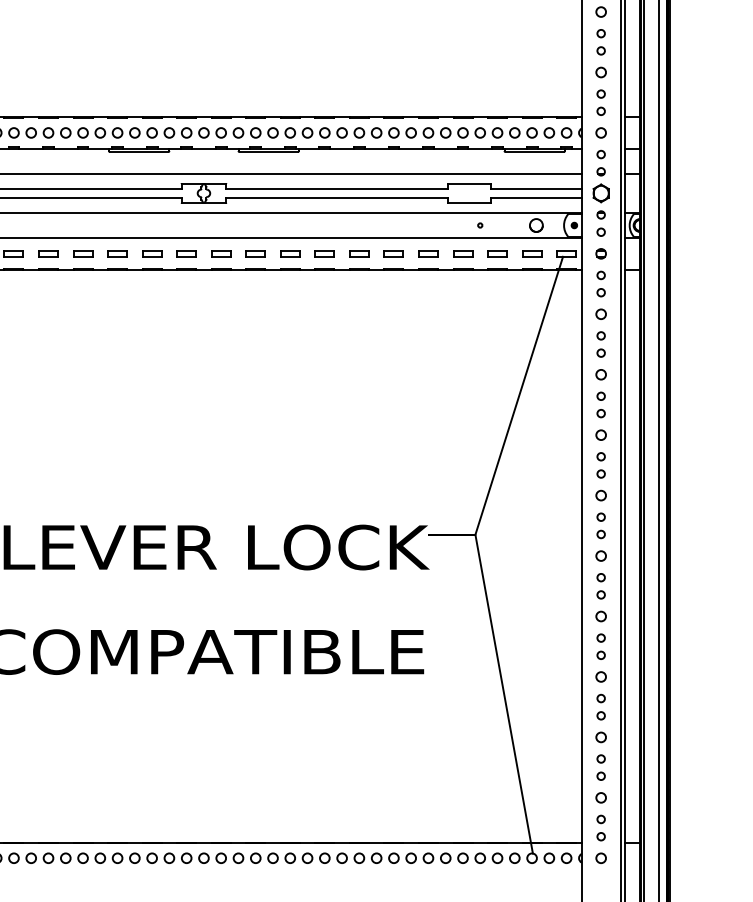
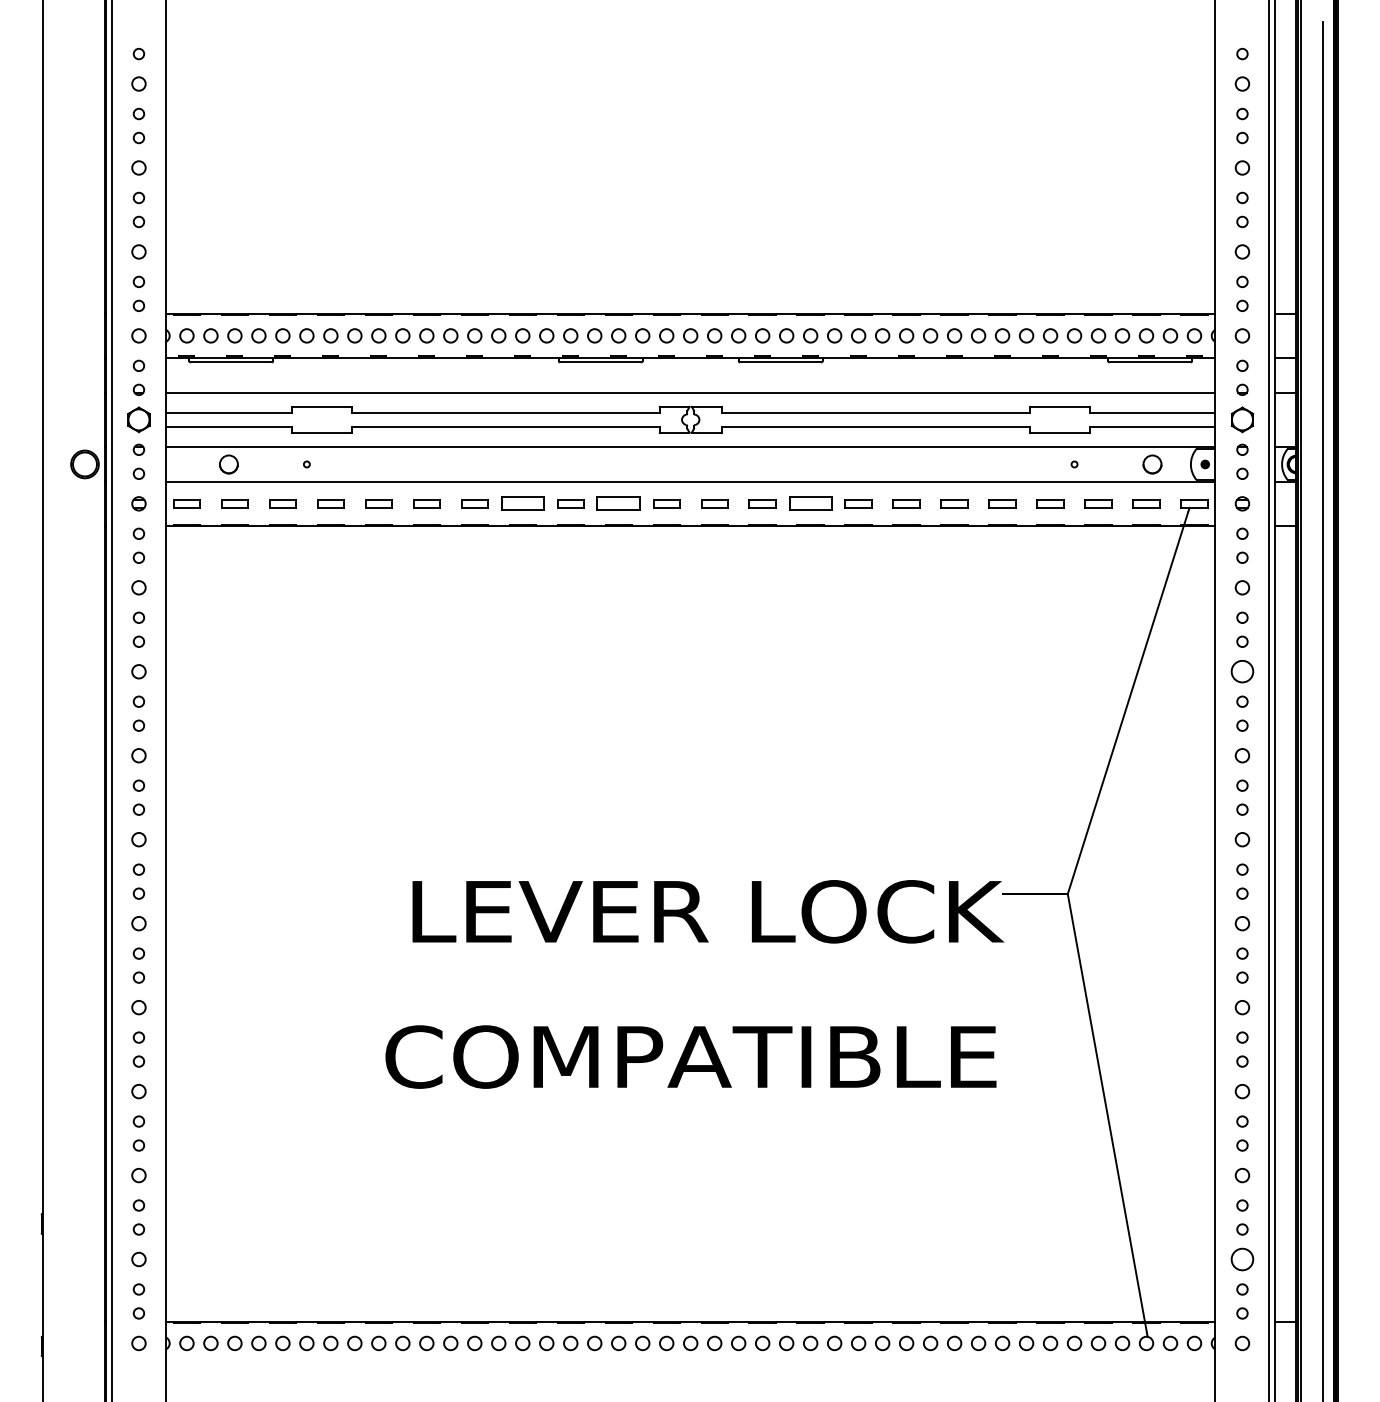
part: (82, 253) -> (522, 503), size x1.6
part: (151, 253) -> (618, 503), size x1.6
part: (290, 253) -> (810, 503), size x1.6
circle: (601, 374) -> (1242, 671), size x1.6
circle: (601, 797) -> (1242, 1259), size x1.6

